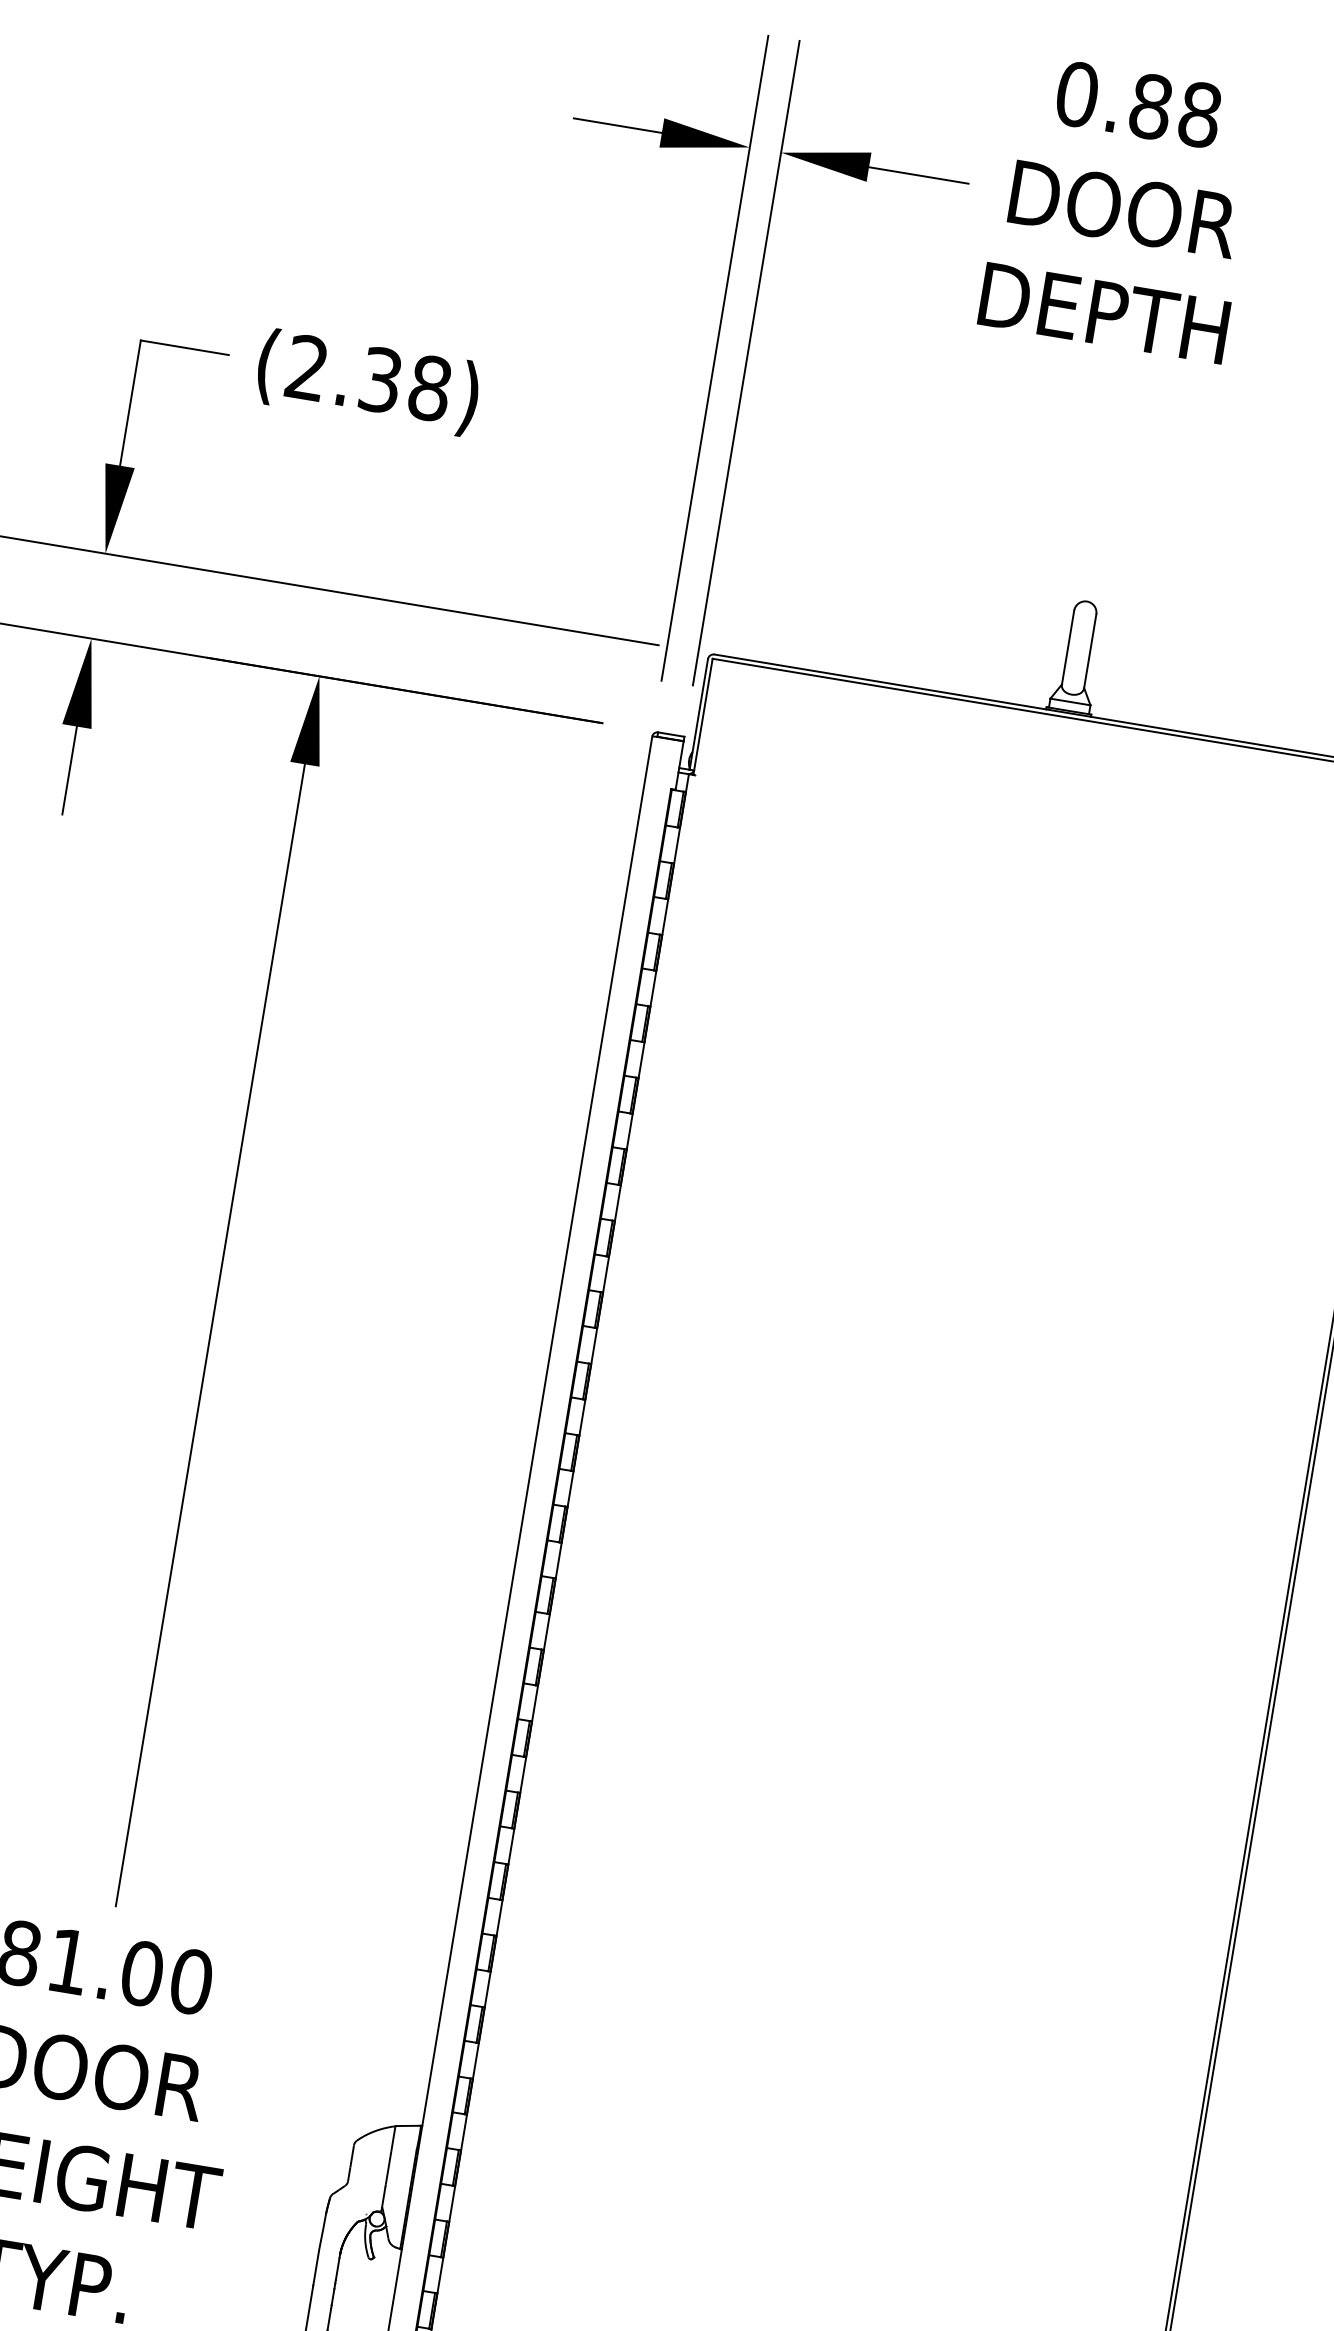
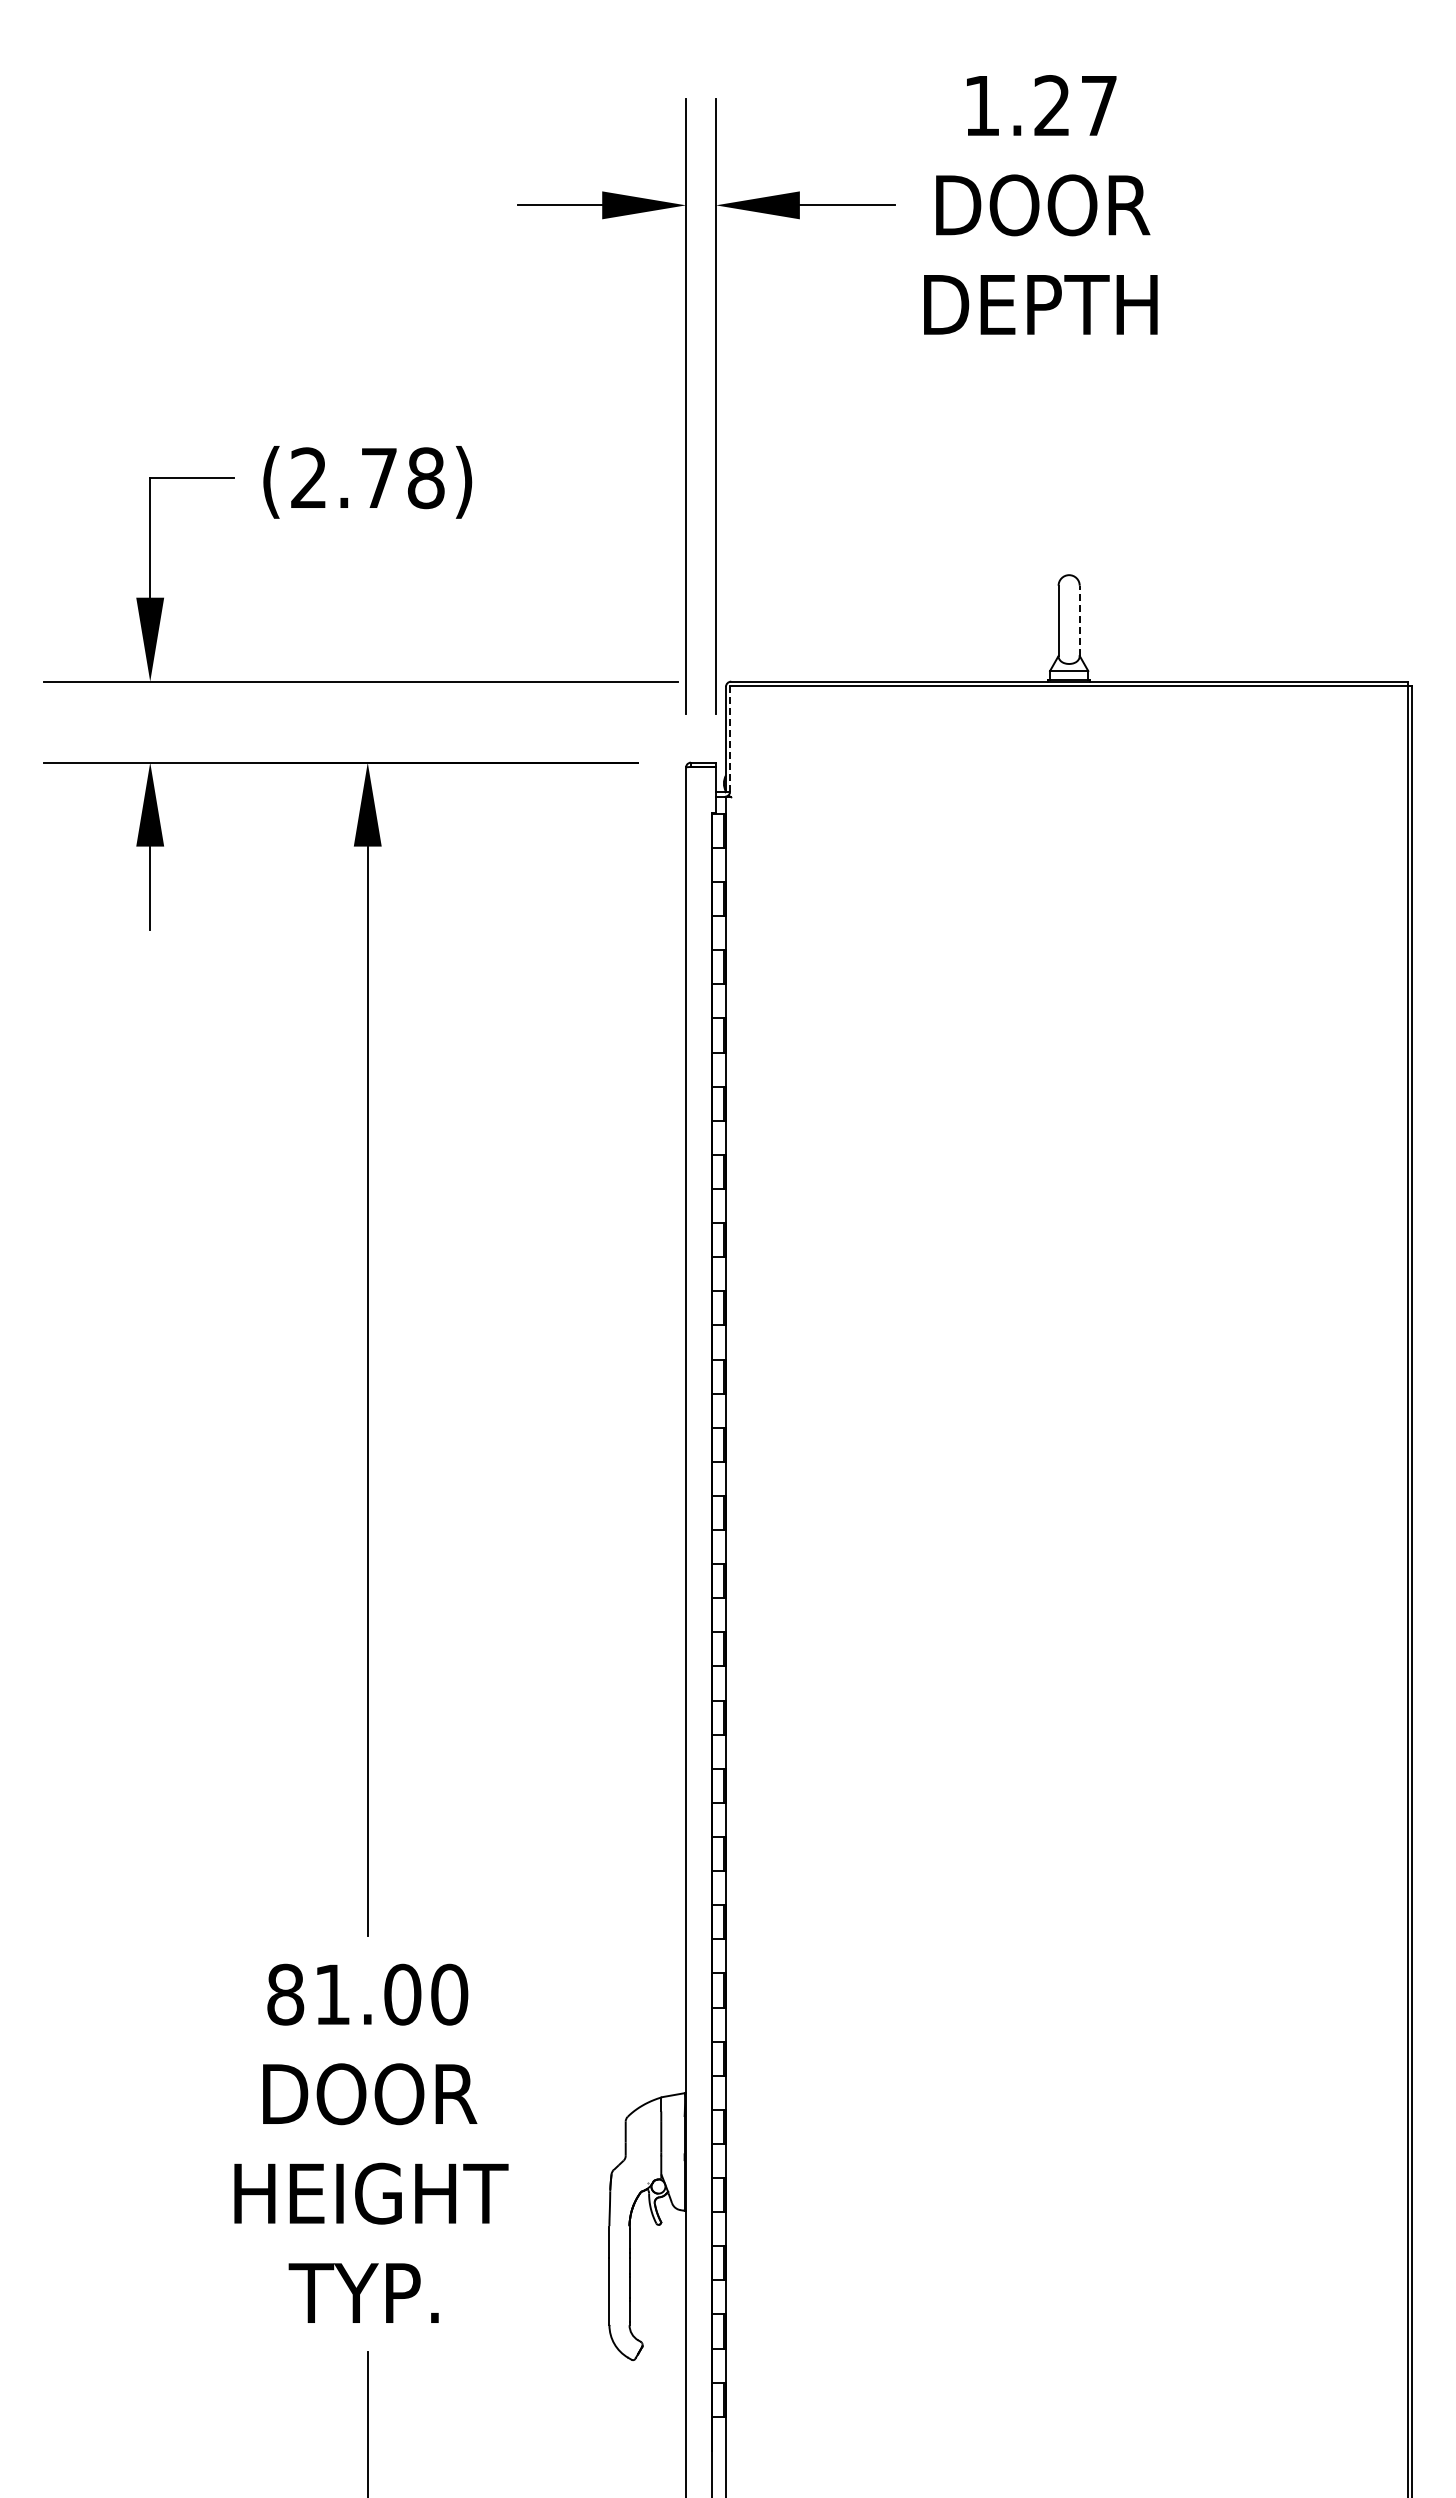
text: (1138, 104) -> (1040, 105), 0.88 -> 1.27
text: (380, 380) -> (378, 478), (2.38) -> (2.78)
line: (1090, 650) -> (1079, 620), solid -> dashed
line: (703, 717) -> (730, 741), solid -> dashed

